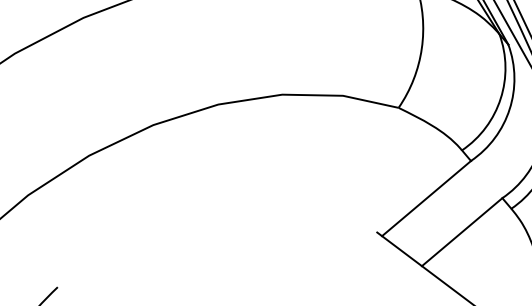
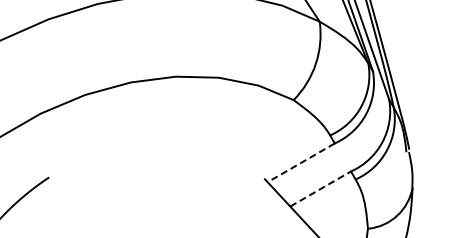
line: (426, 198) -> (301, 162), solid -> dashed
line: (463, 231) -> (321, 188), solid -> dashed

